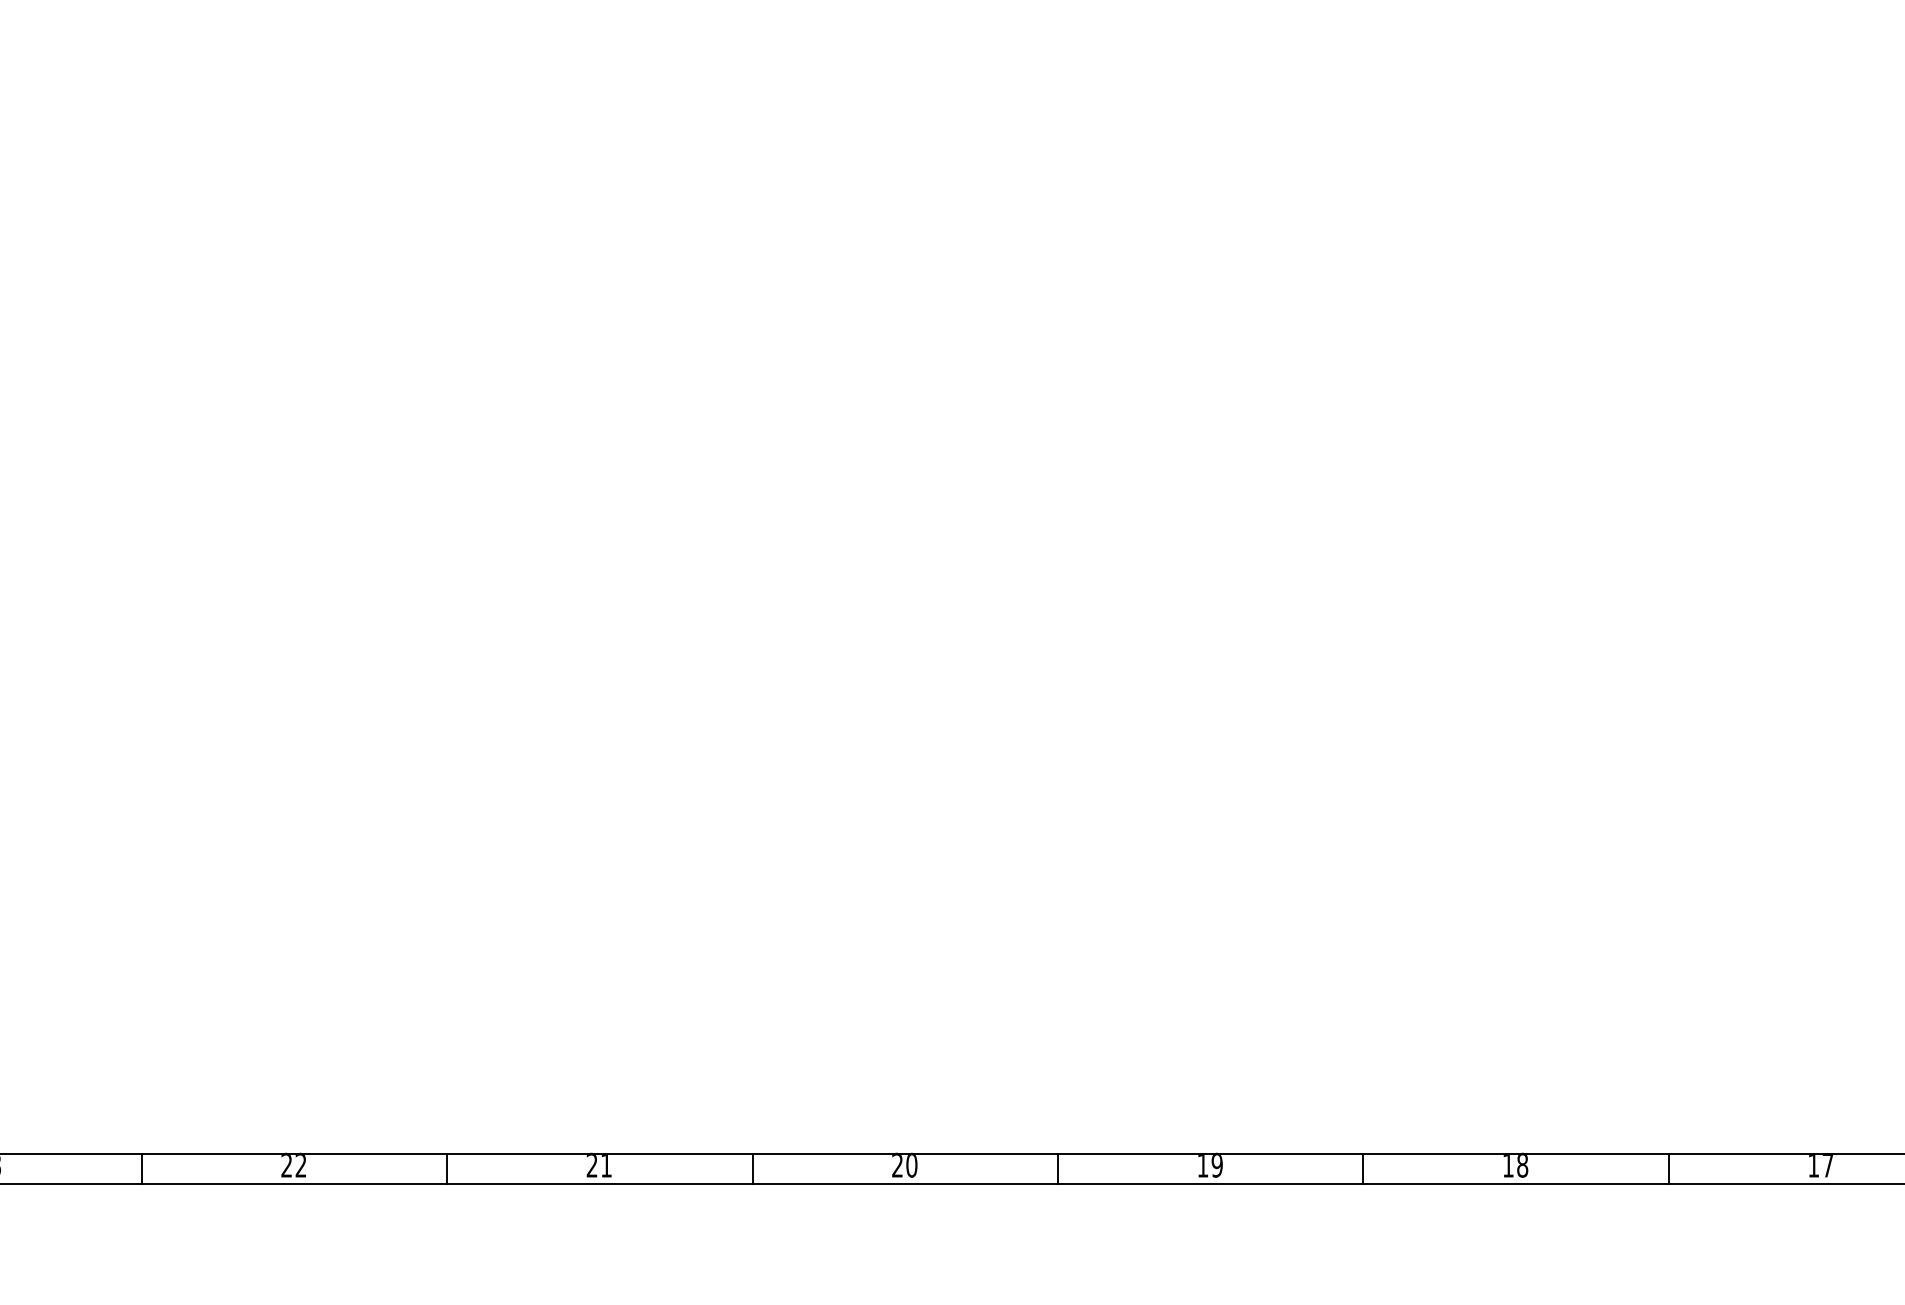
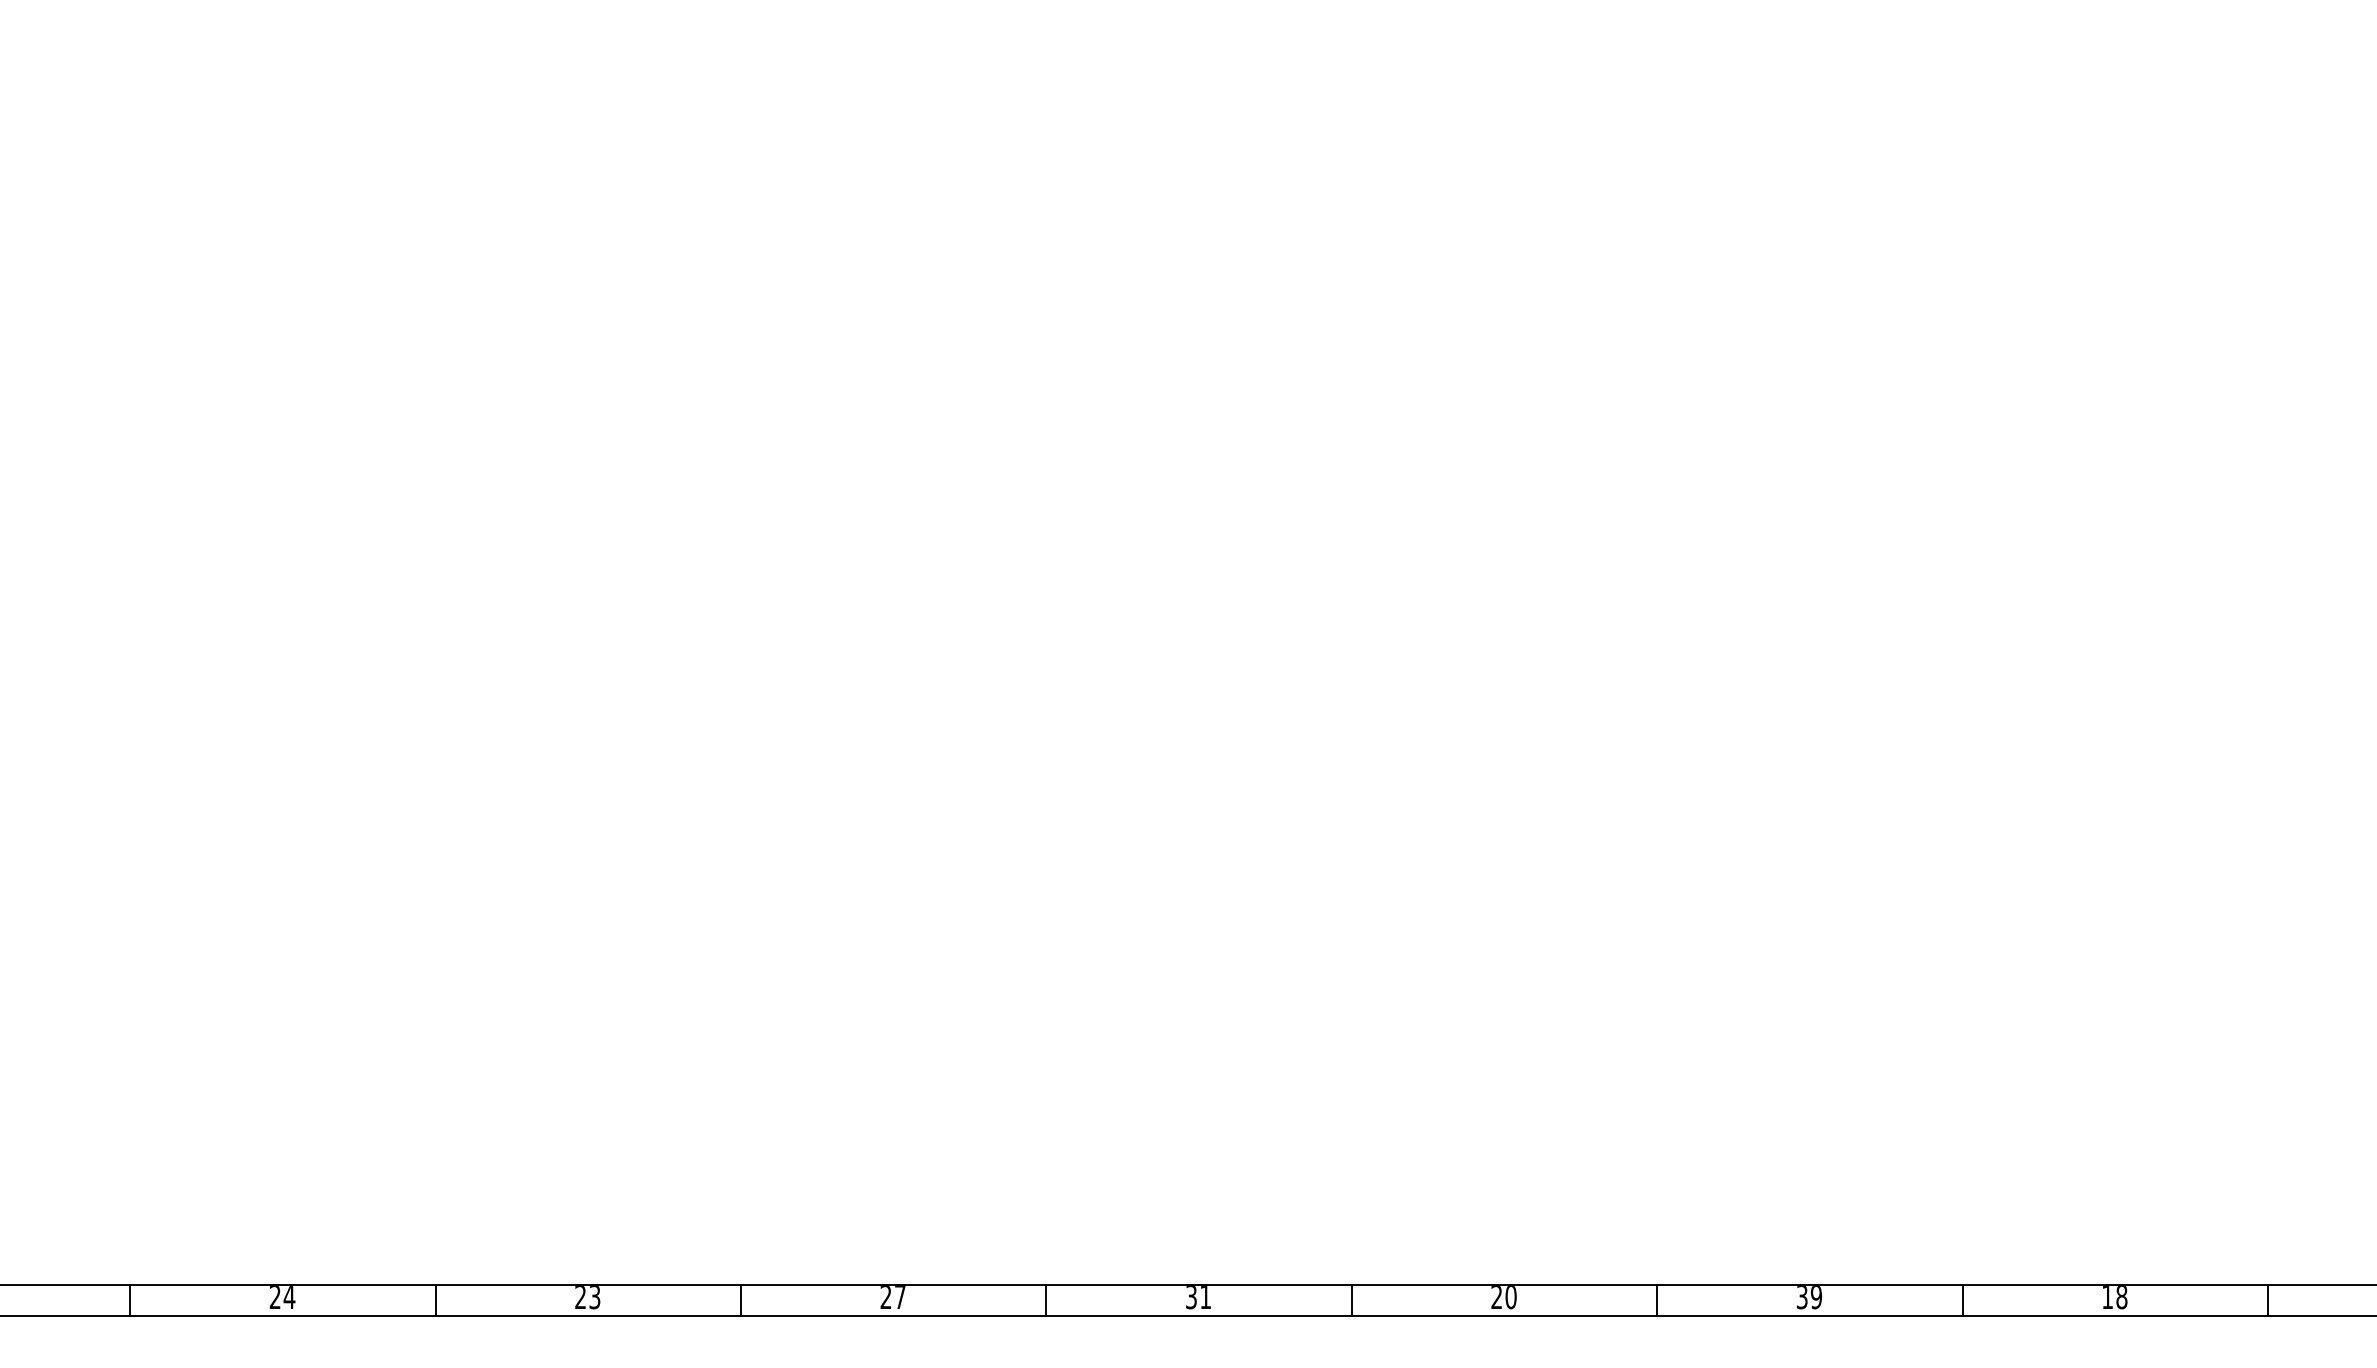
text: (301, 1165) -> (900, 1297), 22 -> 27
text: (592, 1165) -> (1191, 1297), 21 -> 31
text: (1202, 1165) -> (1801, 1297), 19 -> 39

